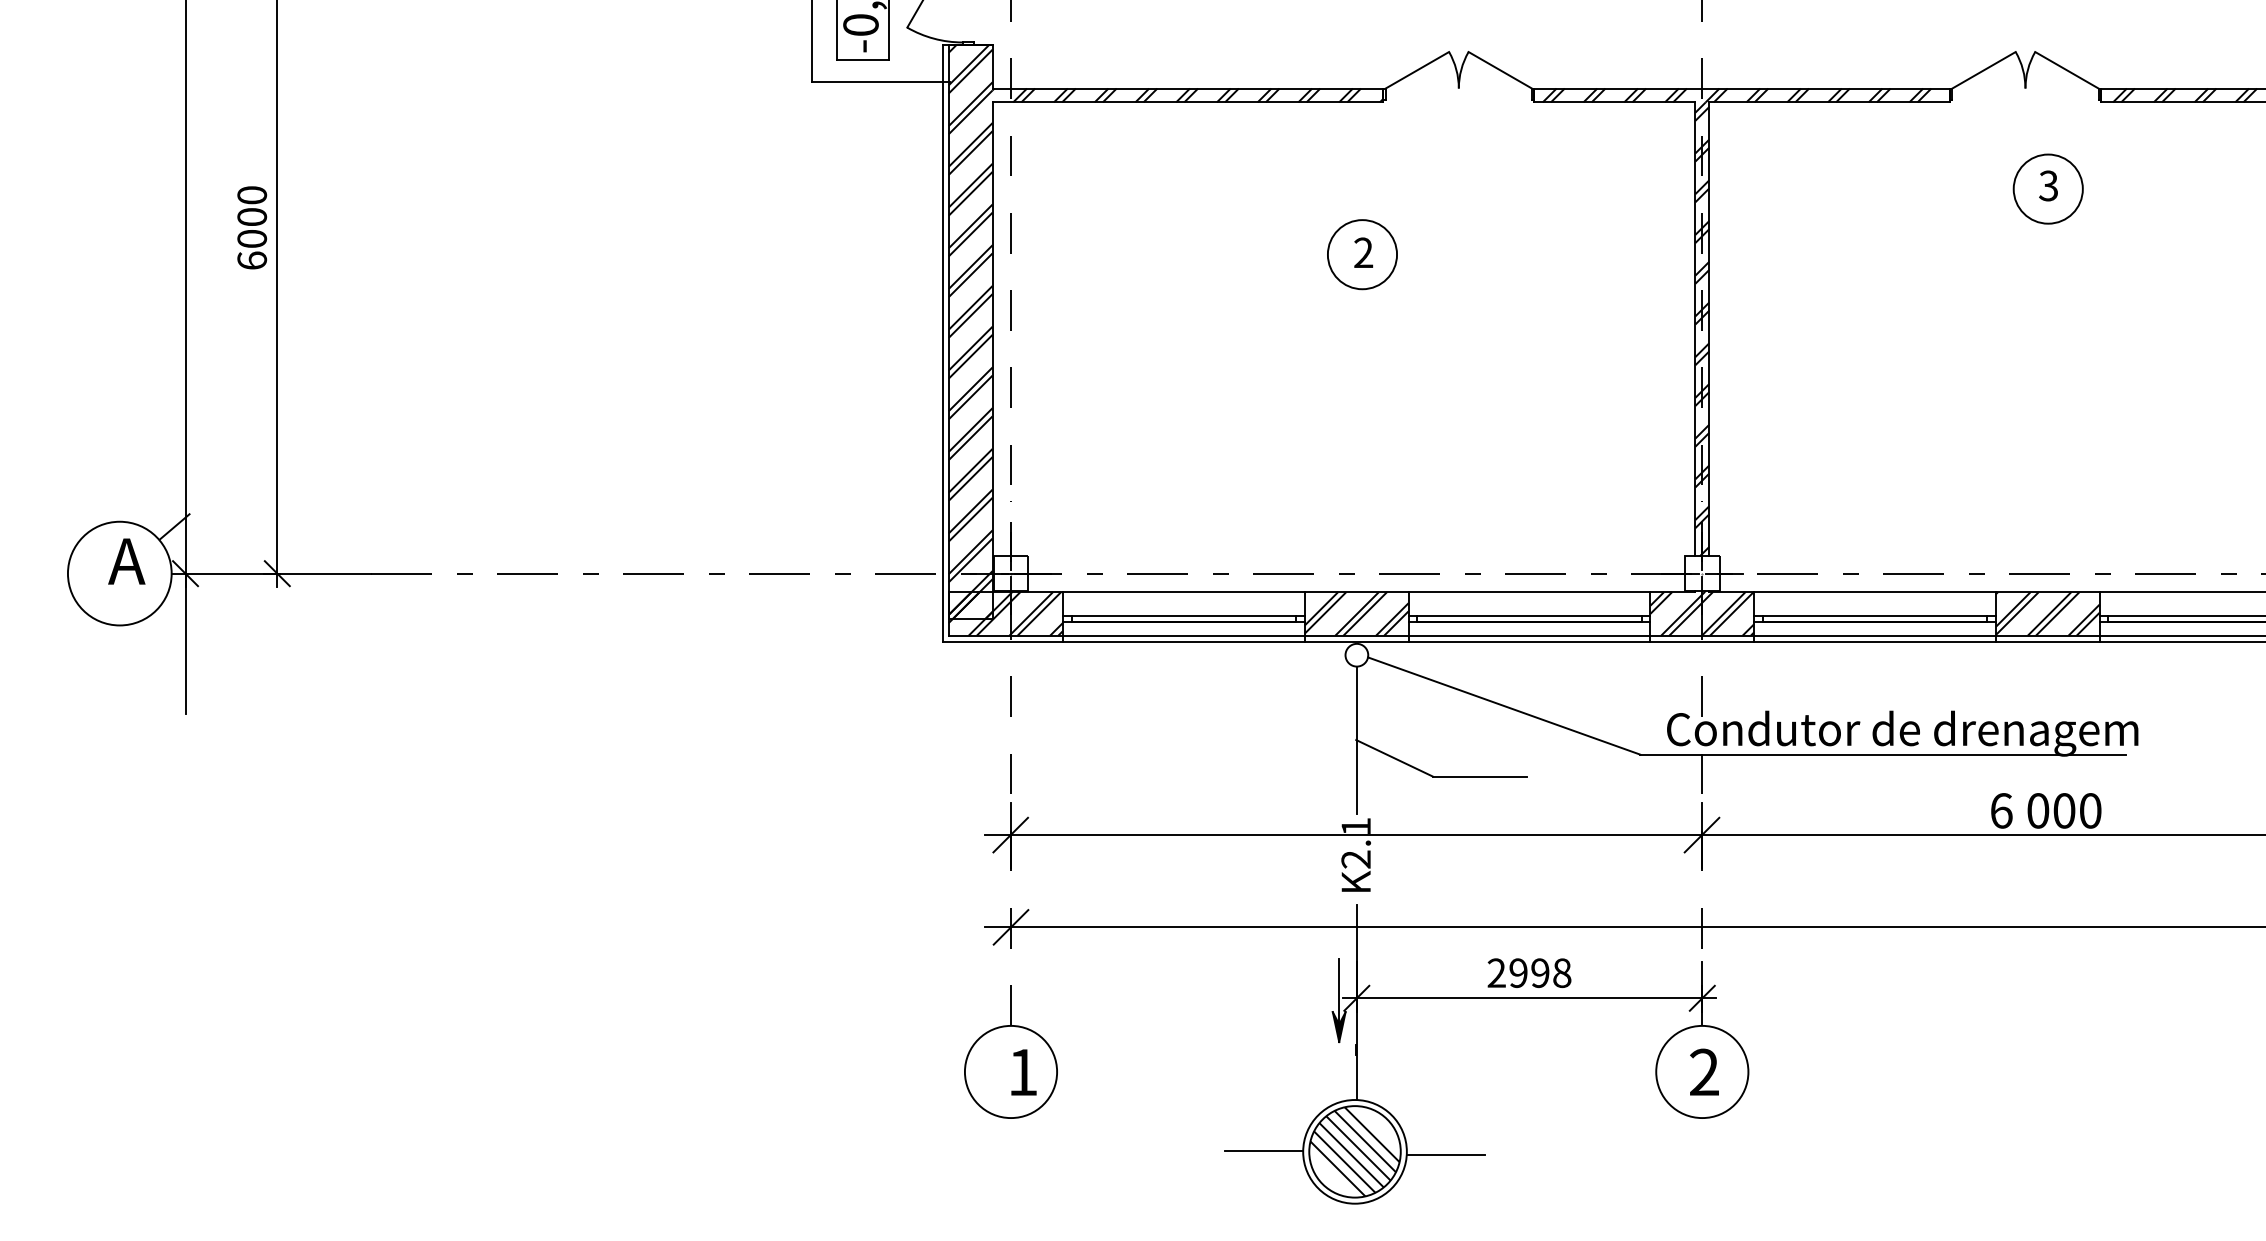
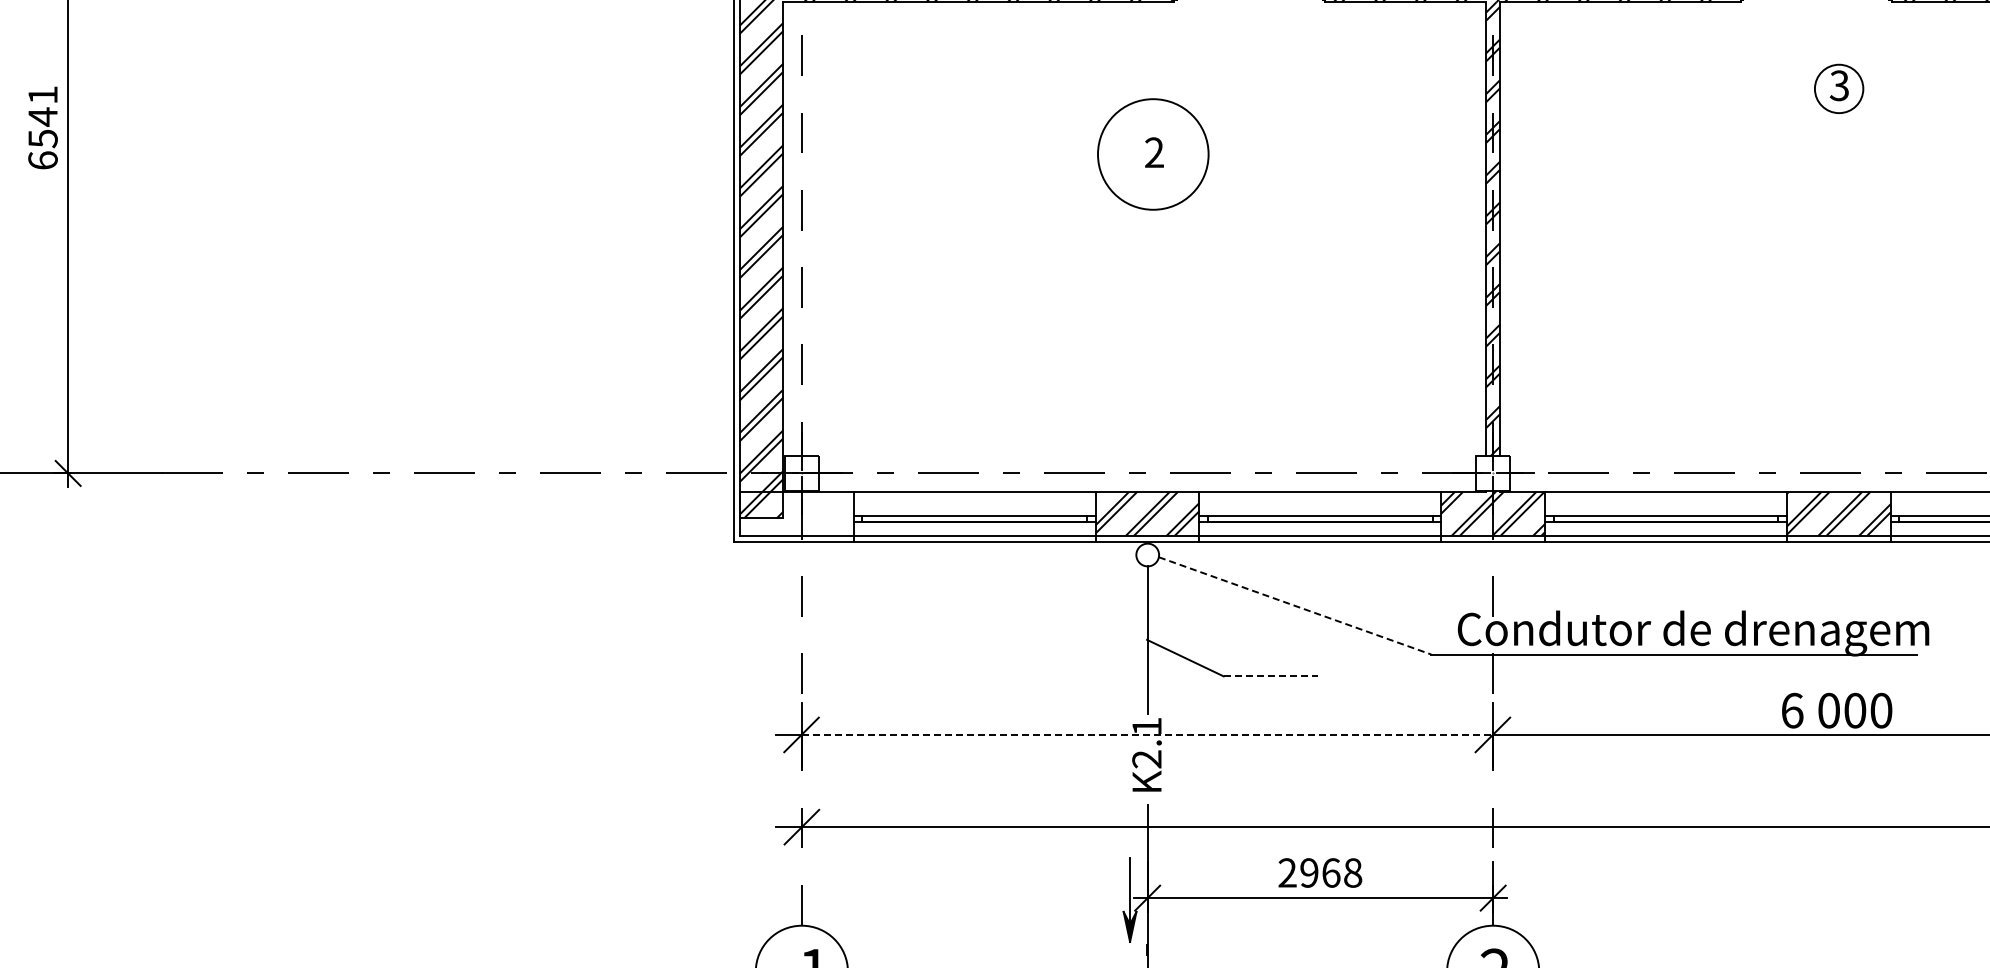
circle: (2047, 188) -> (1838, 88), size x0.7
text: (252, 217) -> (43, 117), 6000 -> 6541
circle: (1362, 254) -> (1153, 154), size x1.6
hatch: (1005, 613) -> (796, 513), removed
line: (1504, 706) -> (1295, 606), solid -> dashed
line: (1480, 776) -> (1271, 676), solid -> dashed
line: (1356, 835) -> (1147, 735), solid -> dashed
text: (1540, 973) -> (1331, 873), 2998 -> 2968

